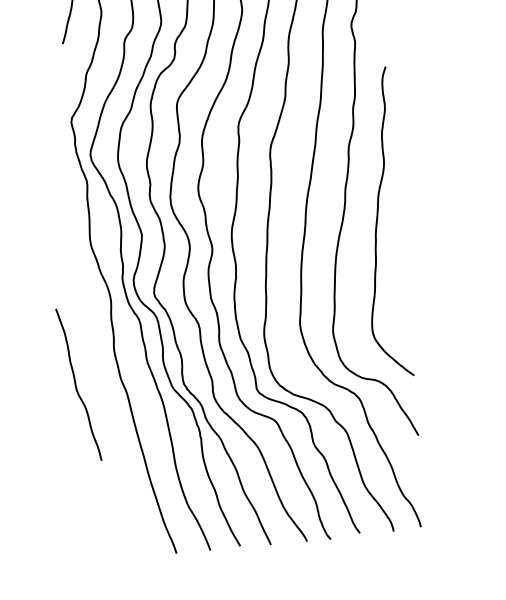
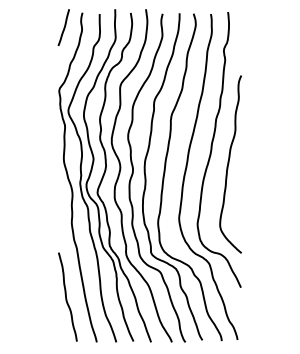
curve: (76, 384) -> (66, 296), moved

